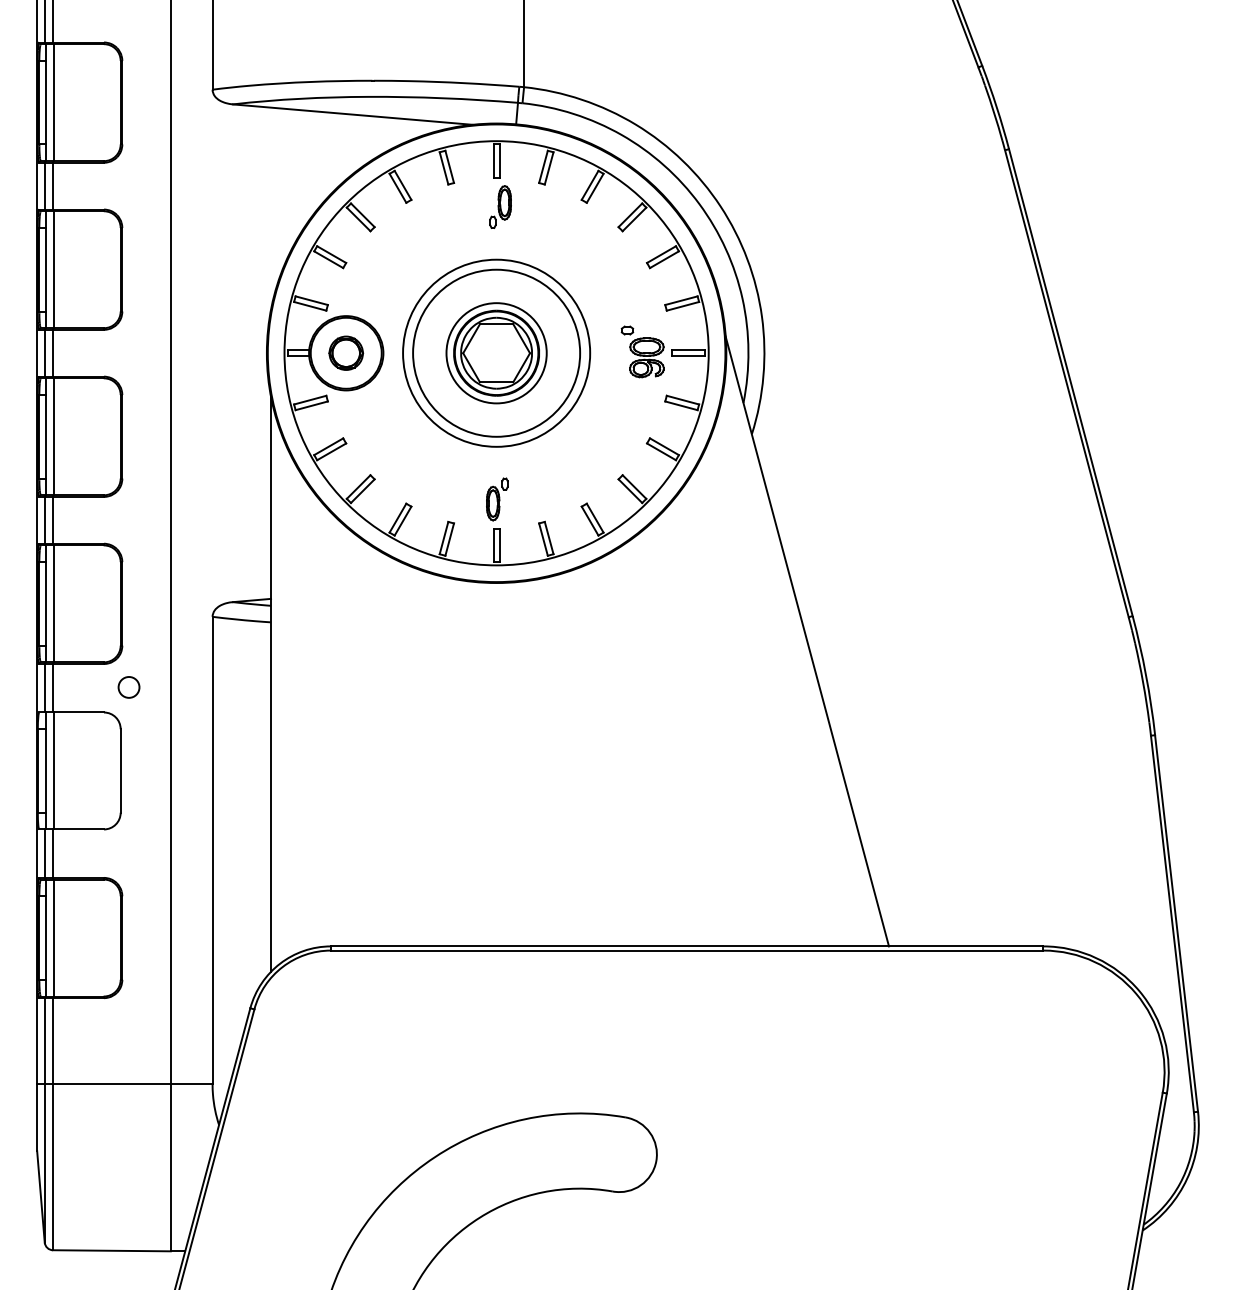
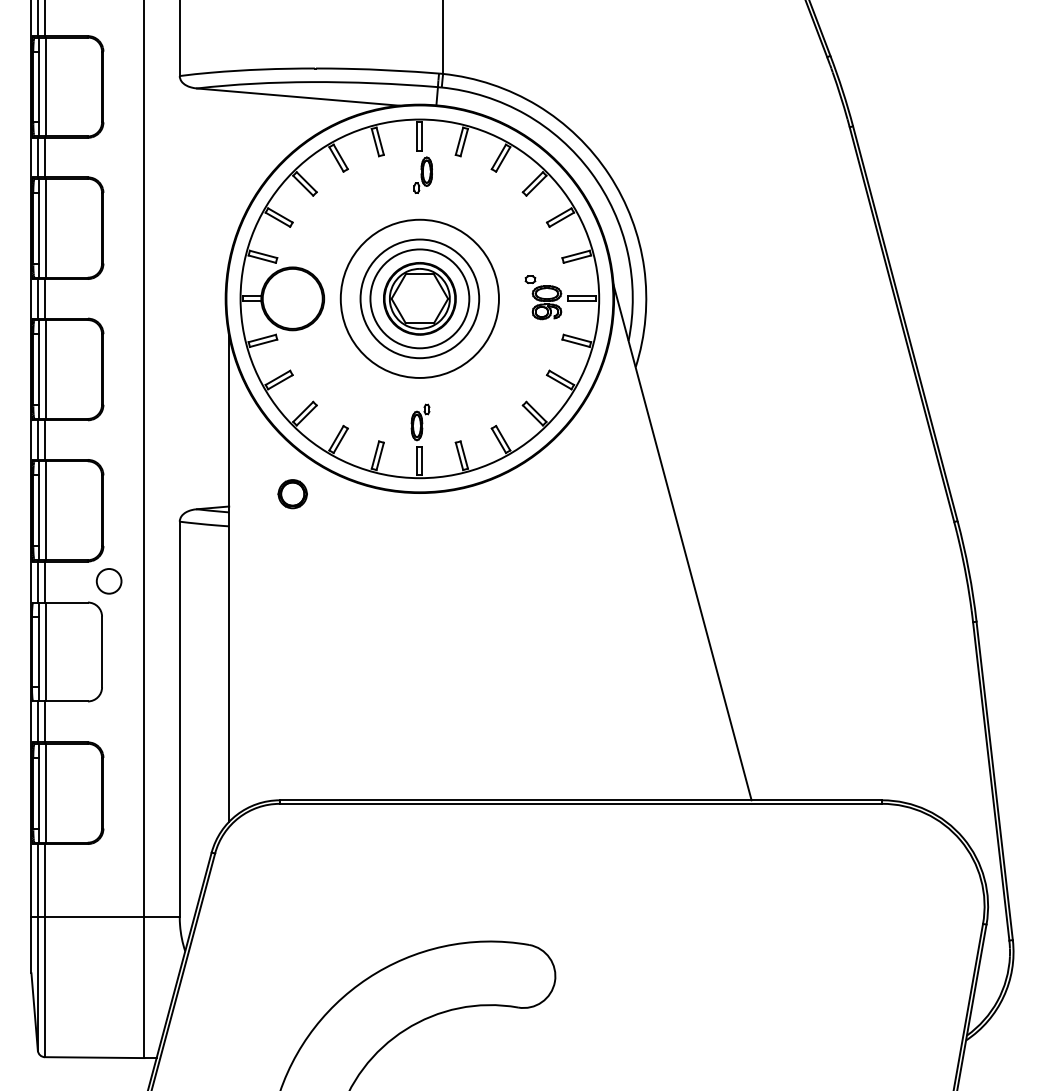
part: (346, 352) -> (292, 493), moved
circle: (496, 352) -> (419, 298), size x0.7
circle: (496, 353) -> (419, 299), size x1.4
circle: (128, 687) -> (108, 581), size x1.4

